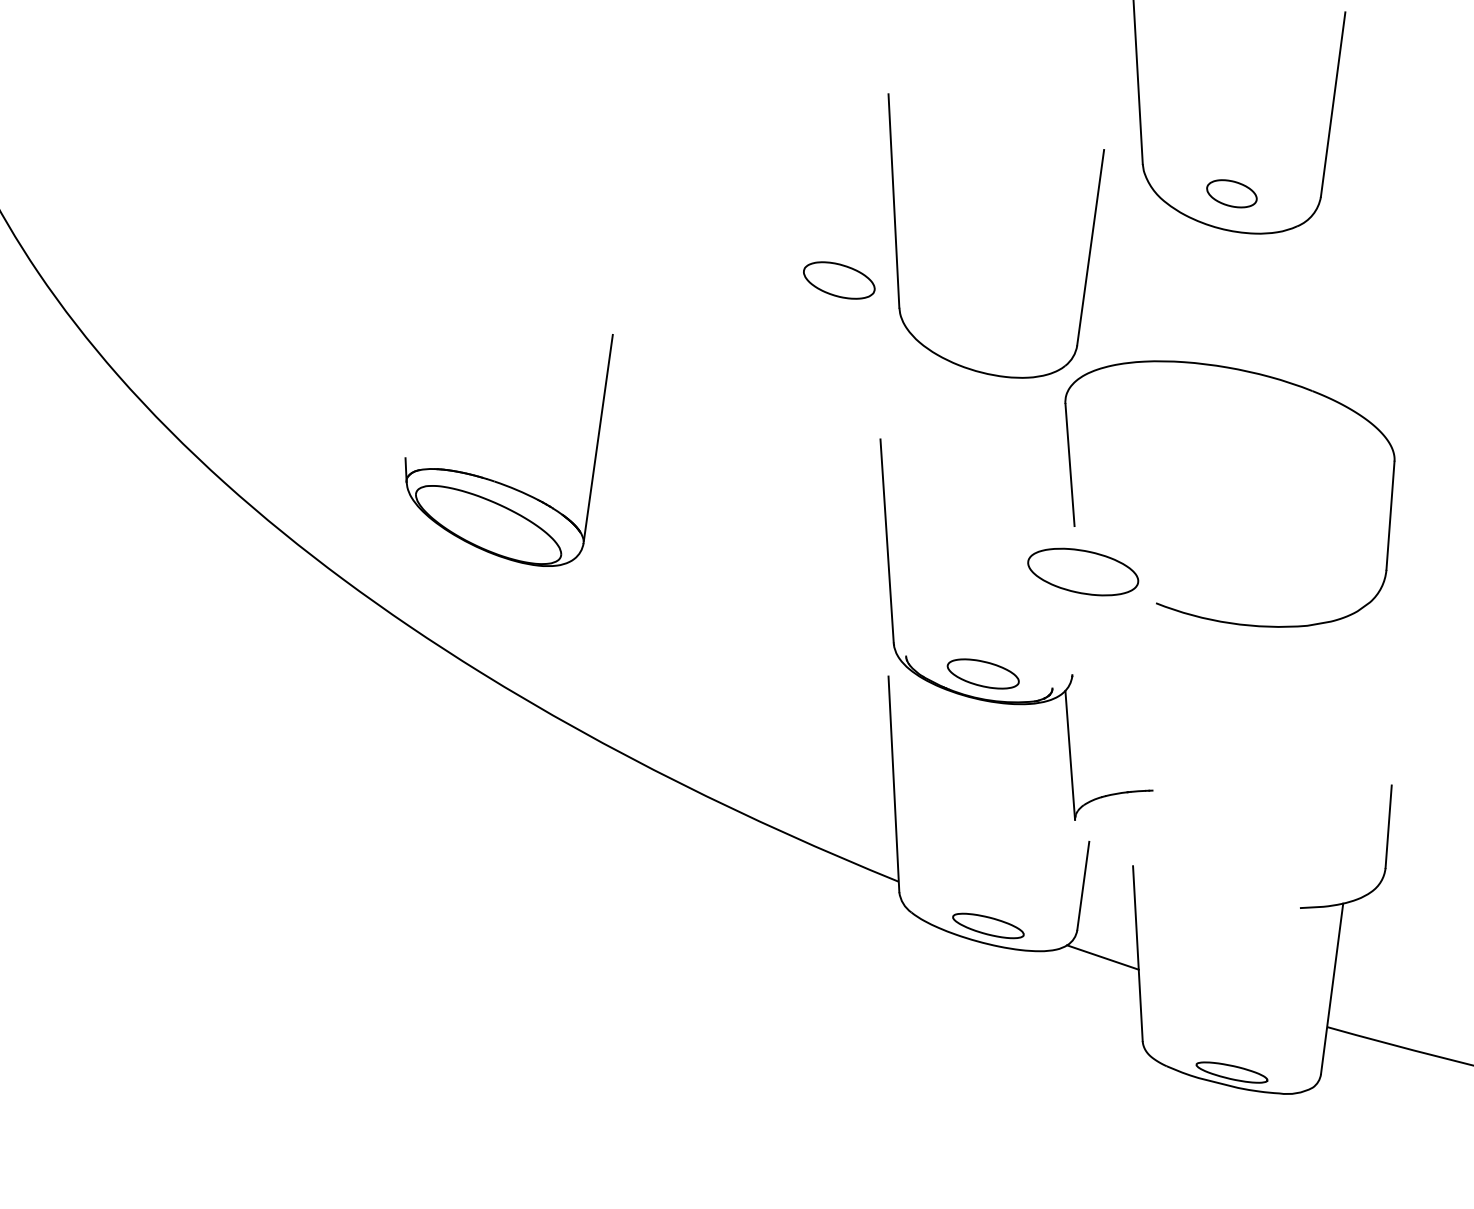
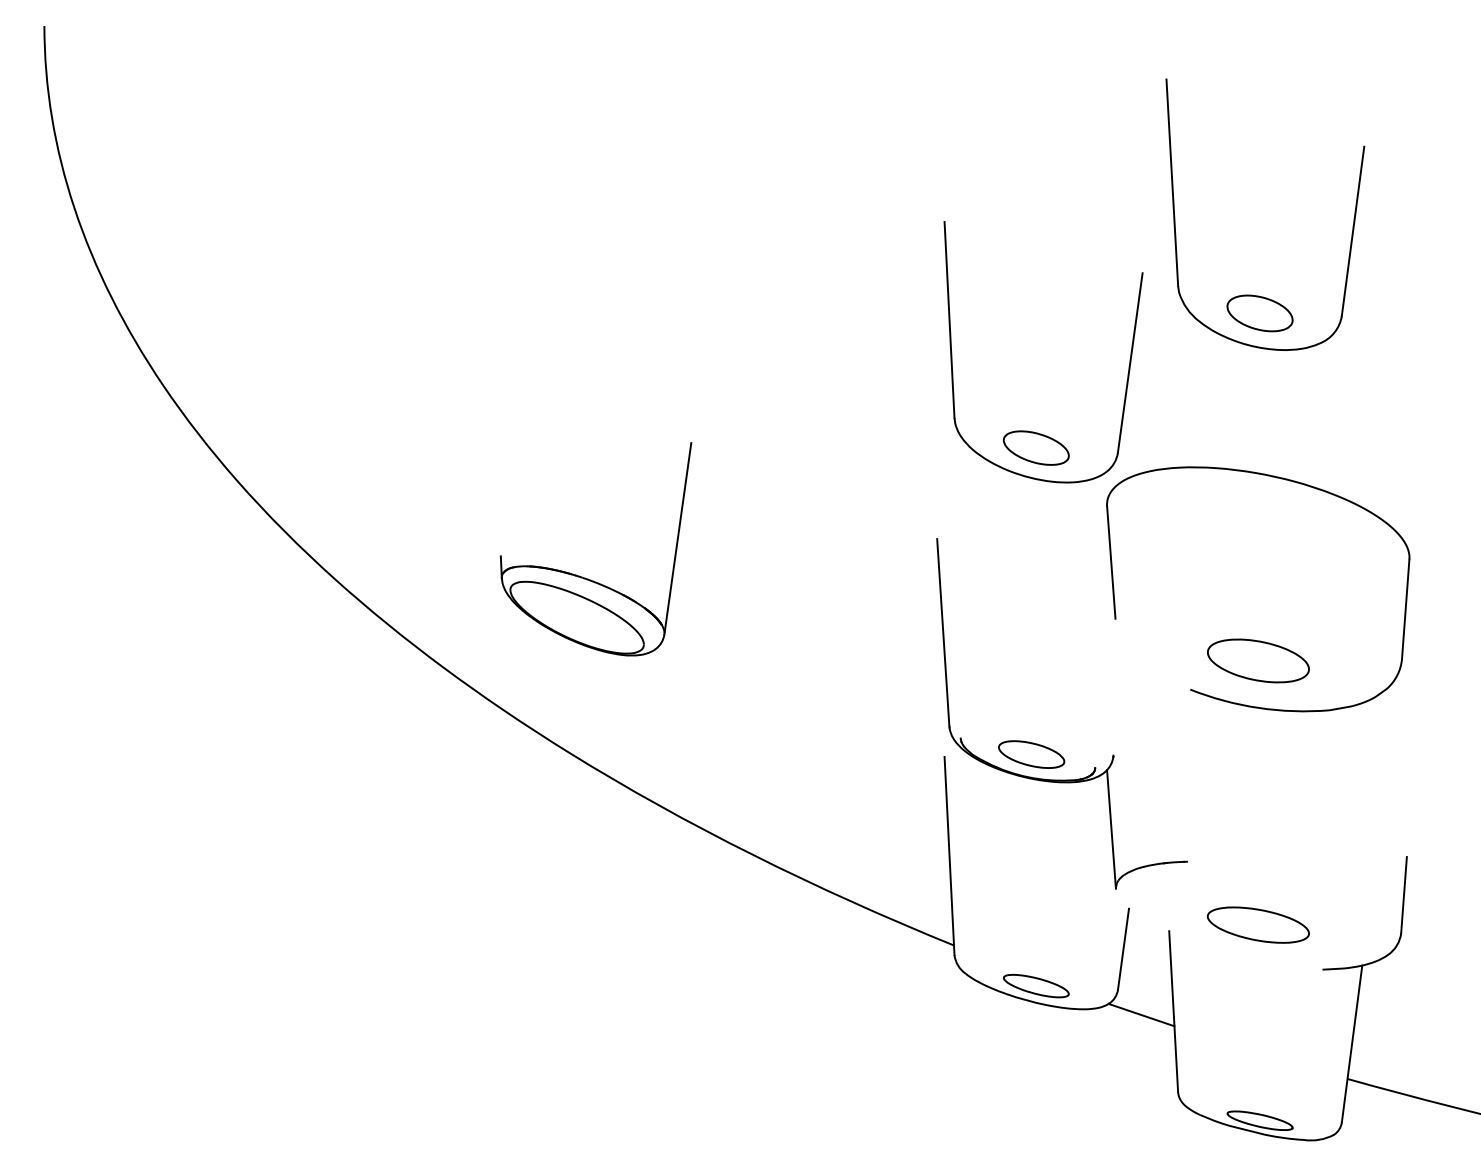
part: (1231, 193) -> (1259, 313), size x1.43
part: (838, 279) -> (1035, 447), moved
part: (1083, 571) -> (1258, 660), moved
part: (1229, 858) -> (1257, 924), added

